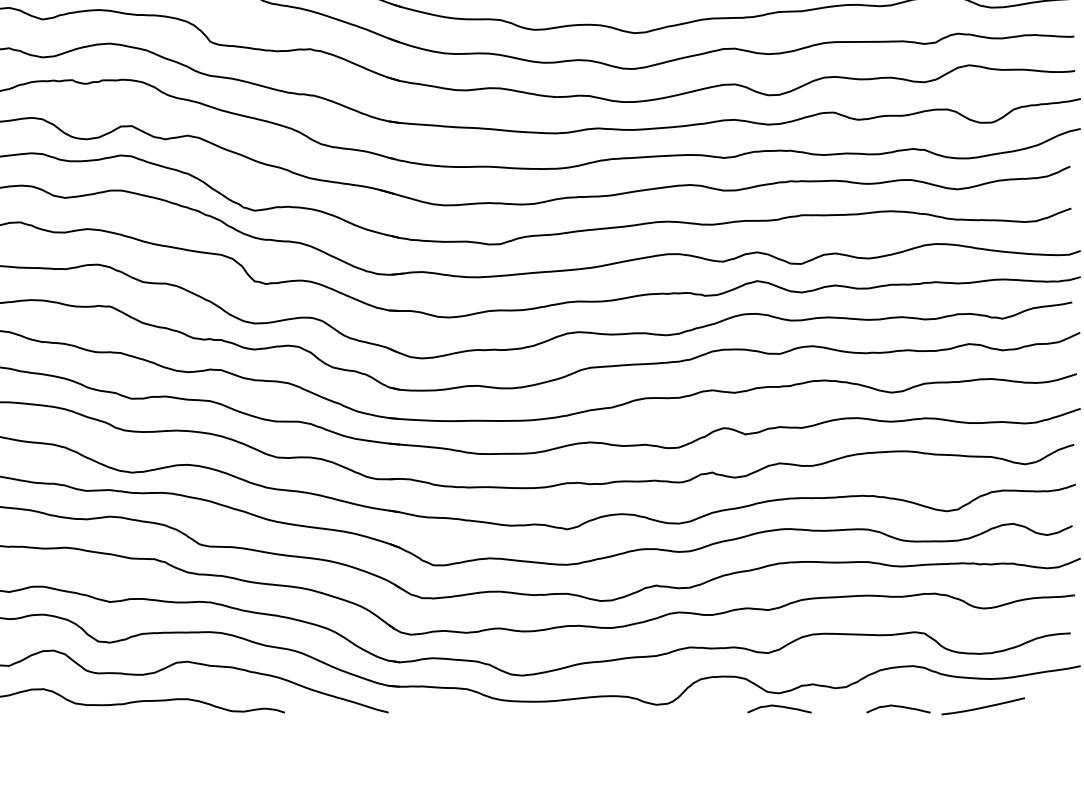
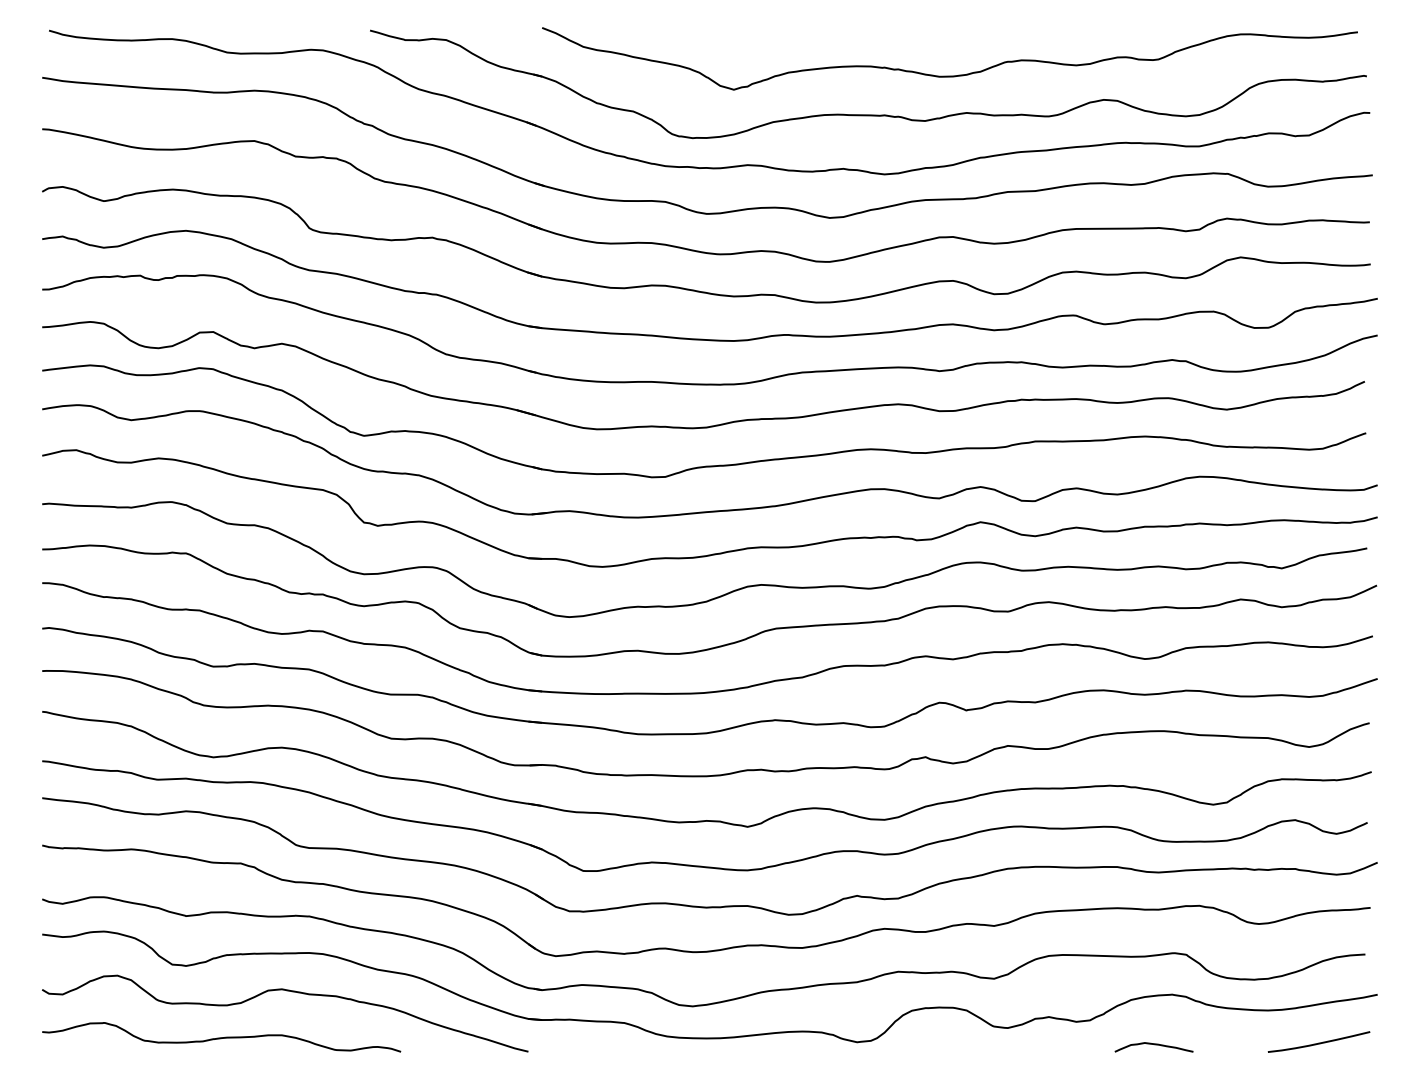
curve: (982, 706) -> (1318, 1042), moved
curve: (779, 707) -> (1008, 1045), removed

